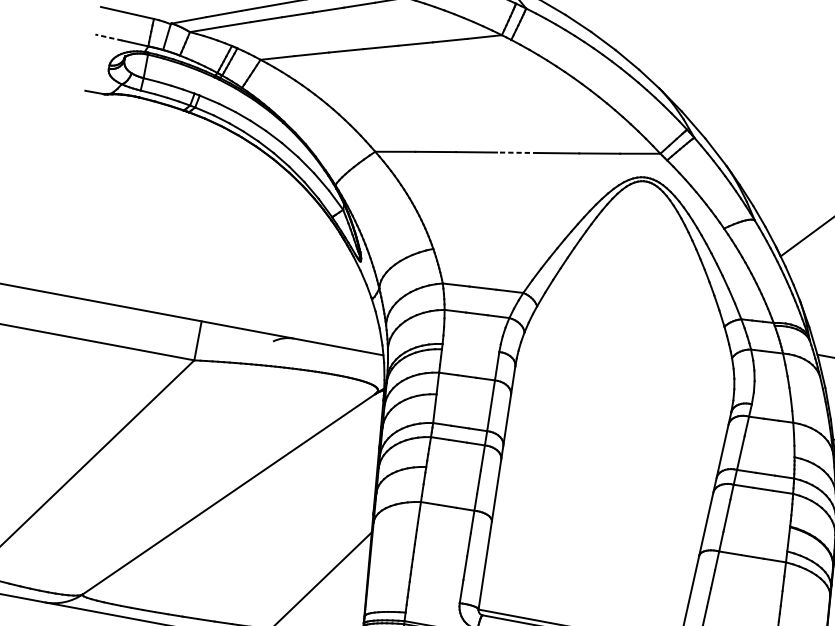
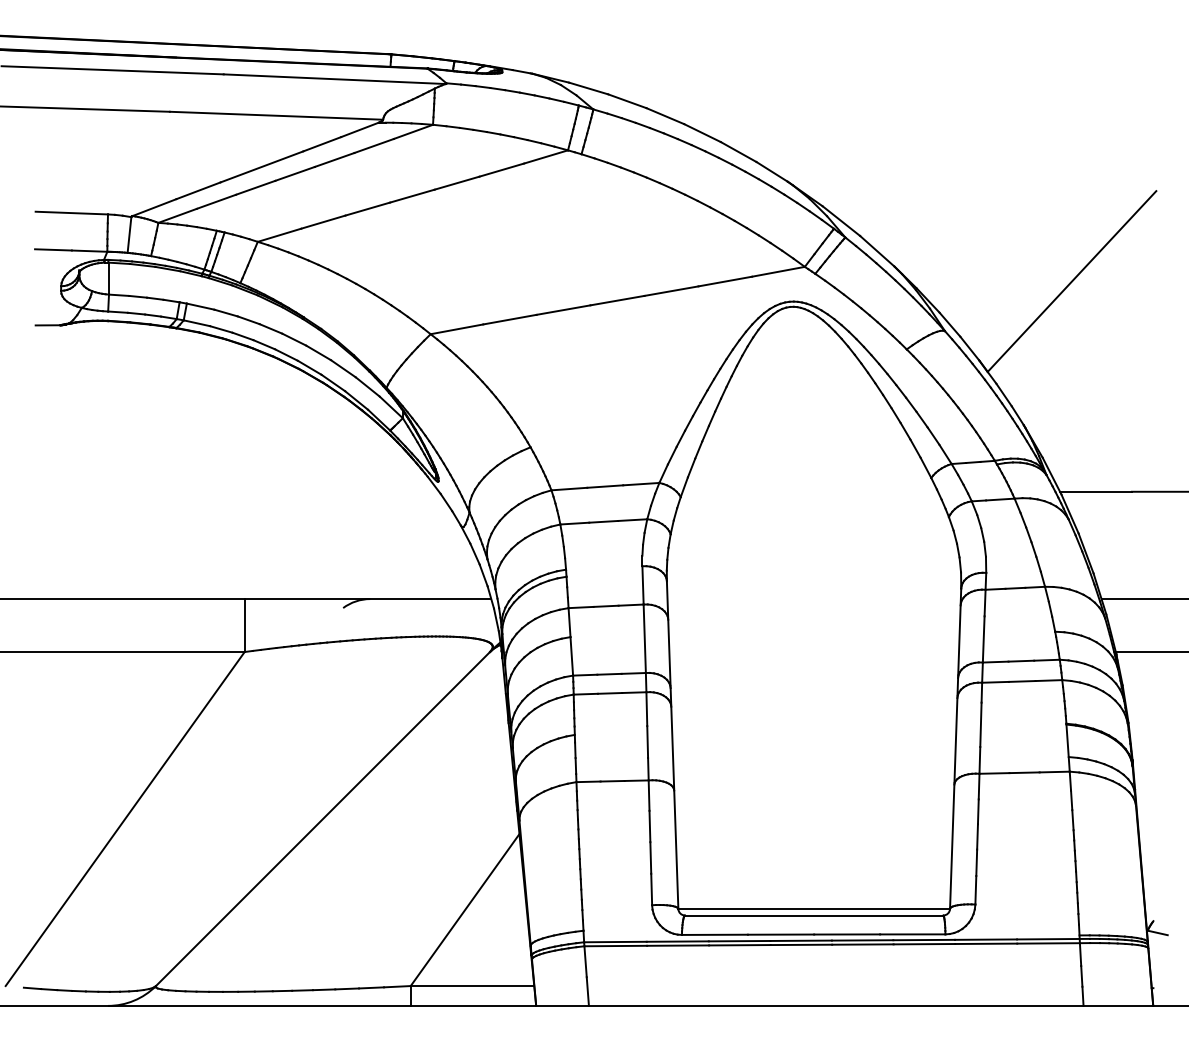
line: (108, 37) -> (52, 249), dashed -> solid
line: (517, 152) -> (617, 300), dashed -> solid

